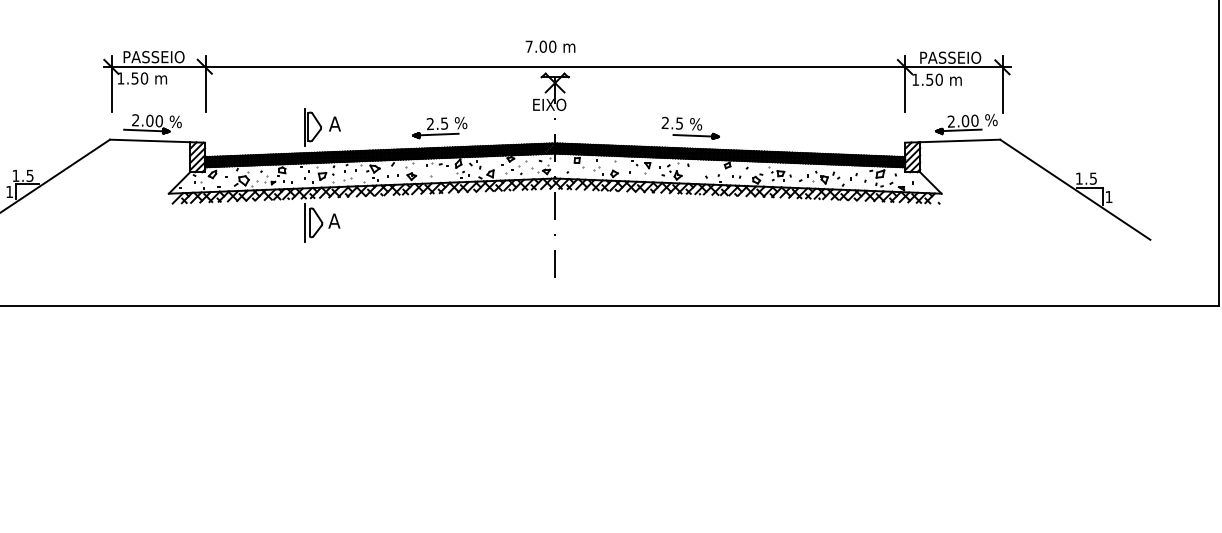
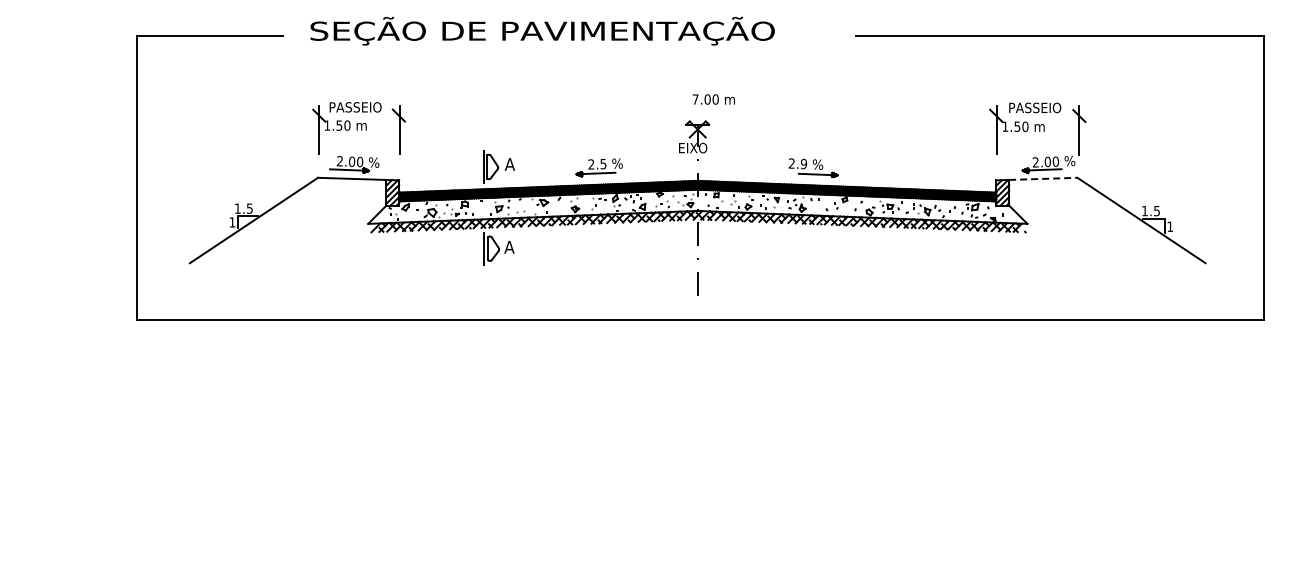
text: (550, 46) -> (713, 99), moved
line: (557, 67) -> (699, 116), removed
text: (679, 122) -> (803, 163), 2.5 -> 2.9
line: (960, 140) -> (1043, 178), solid -> dashed

